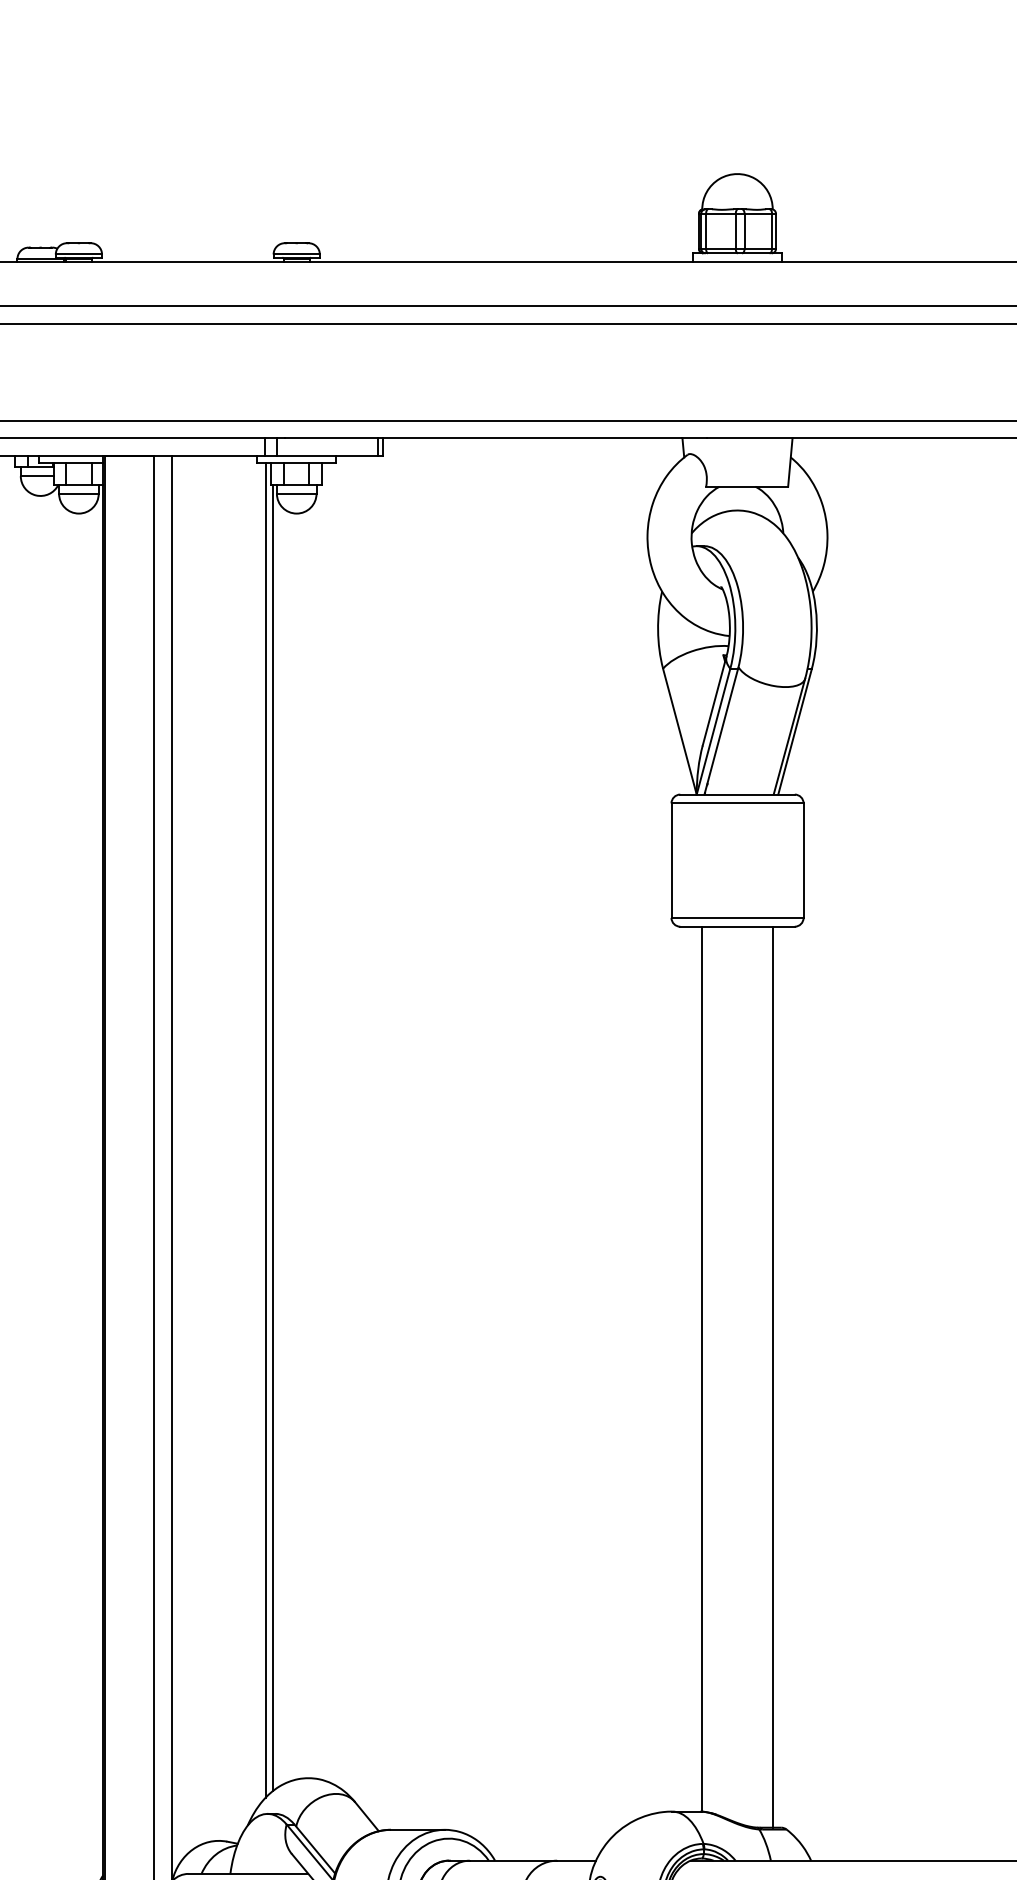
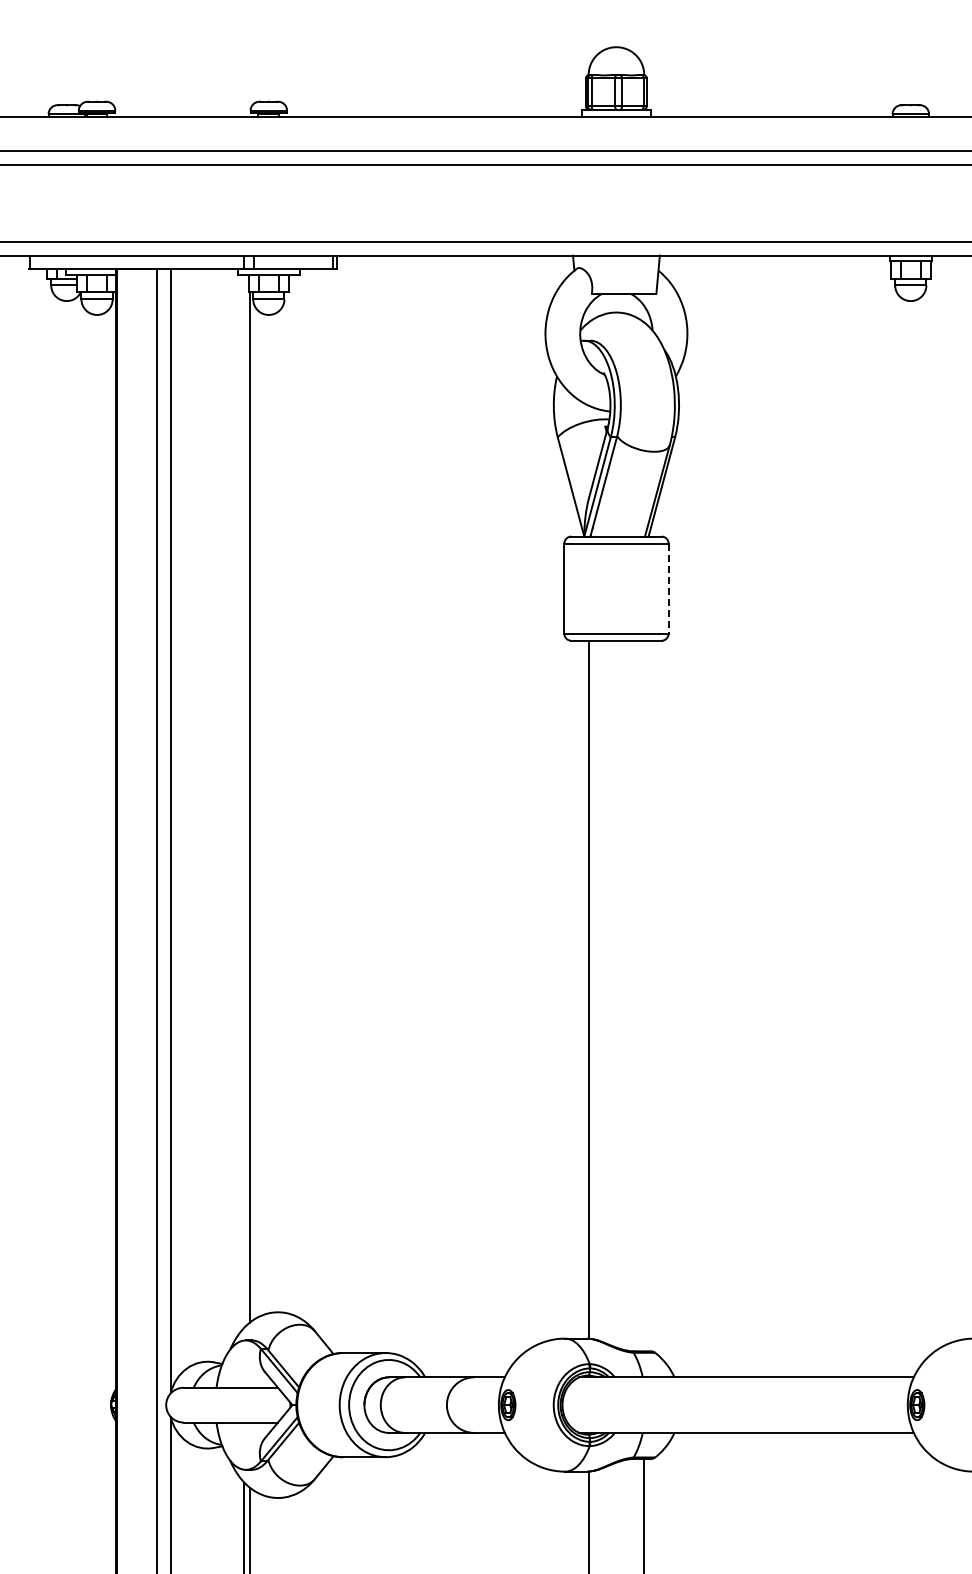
line: (803, 861) -> (668, 589), solid -> dashed
line: (265, 1130) -> (244, 801), removed
line: (773, 1376) -> (644, 995), removed

